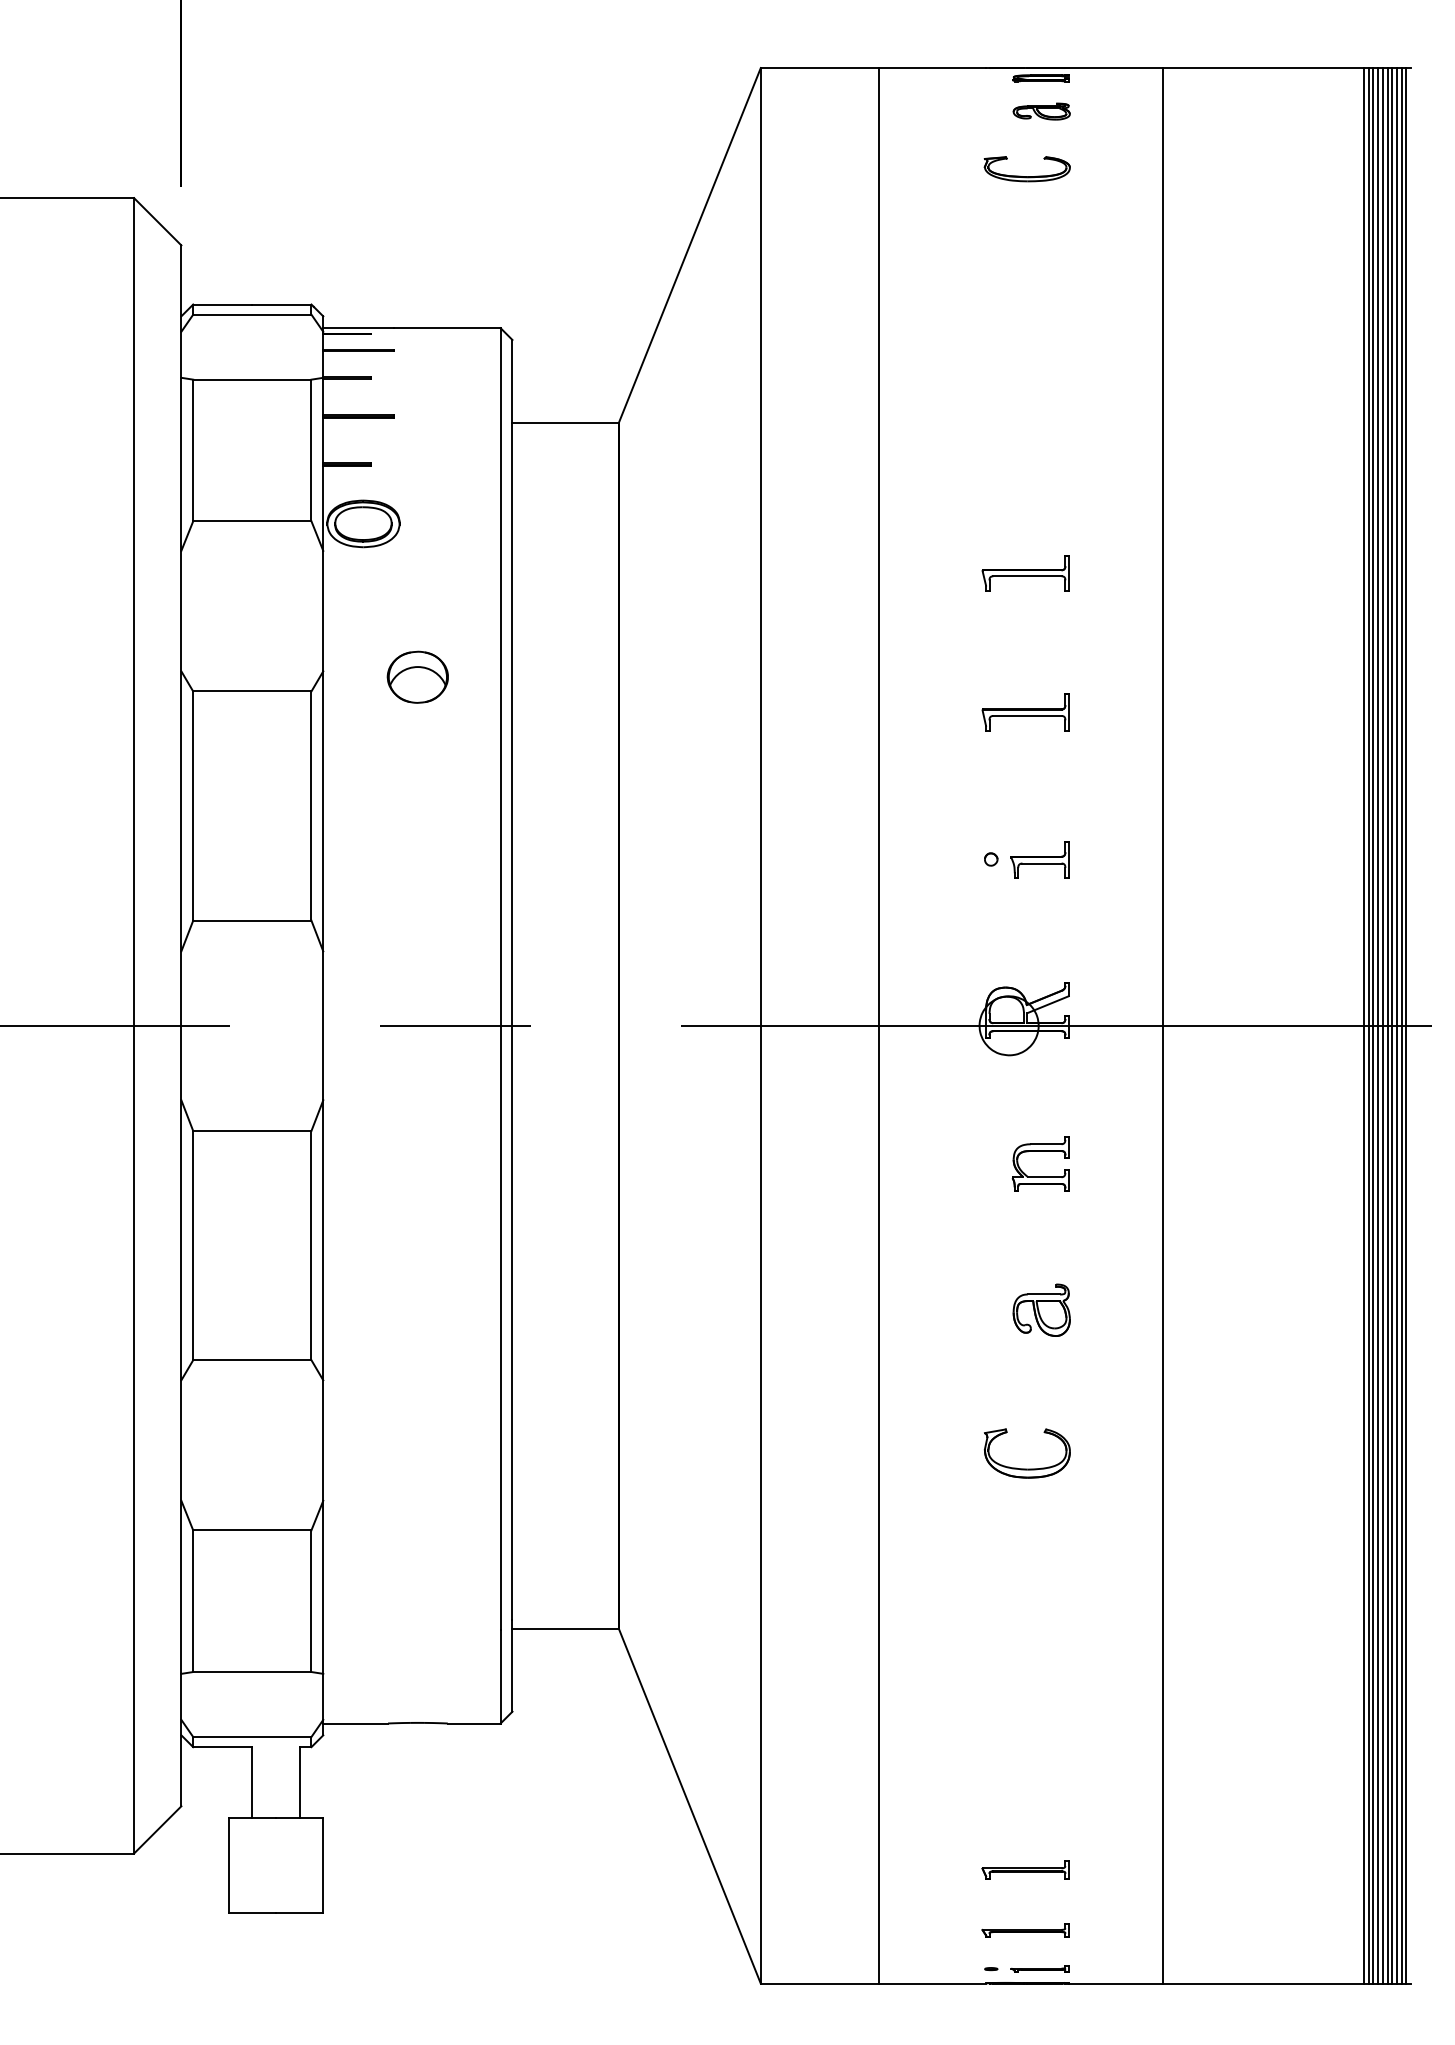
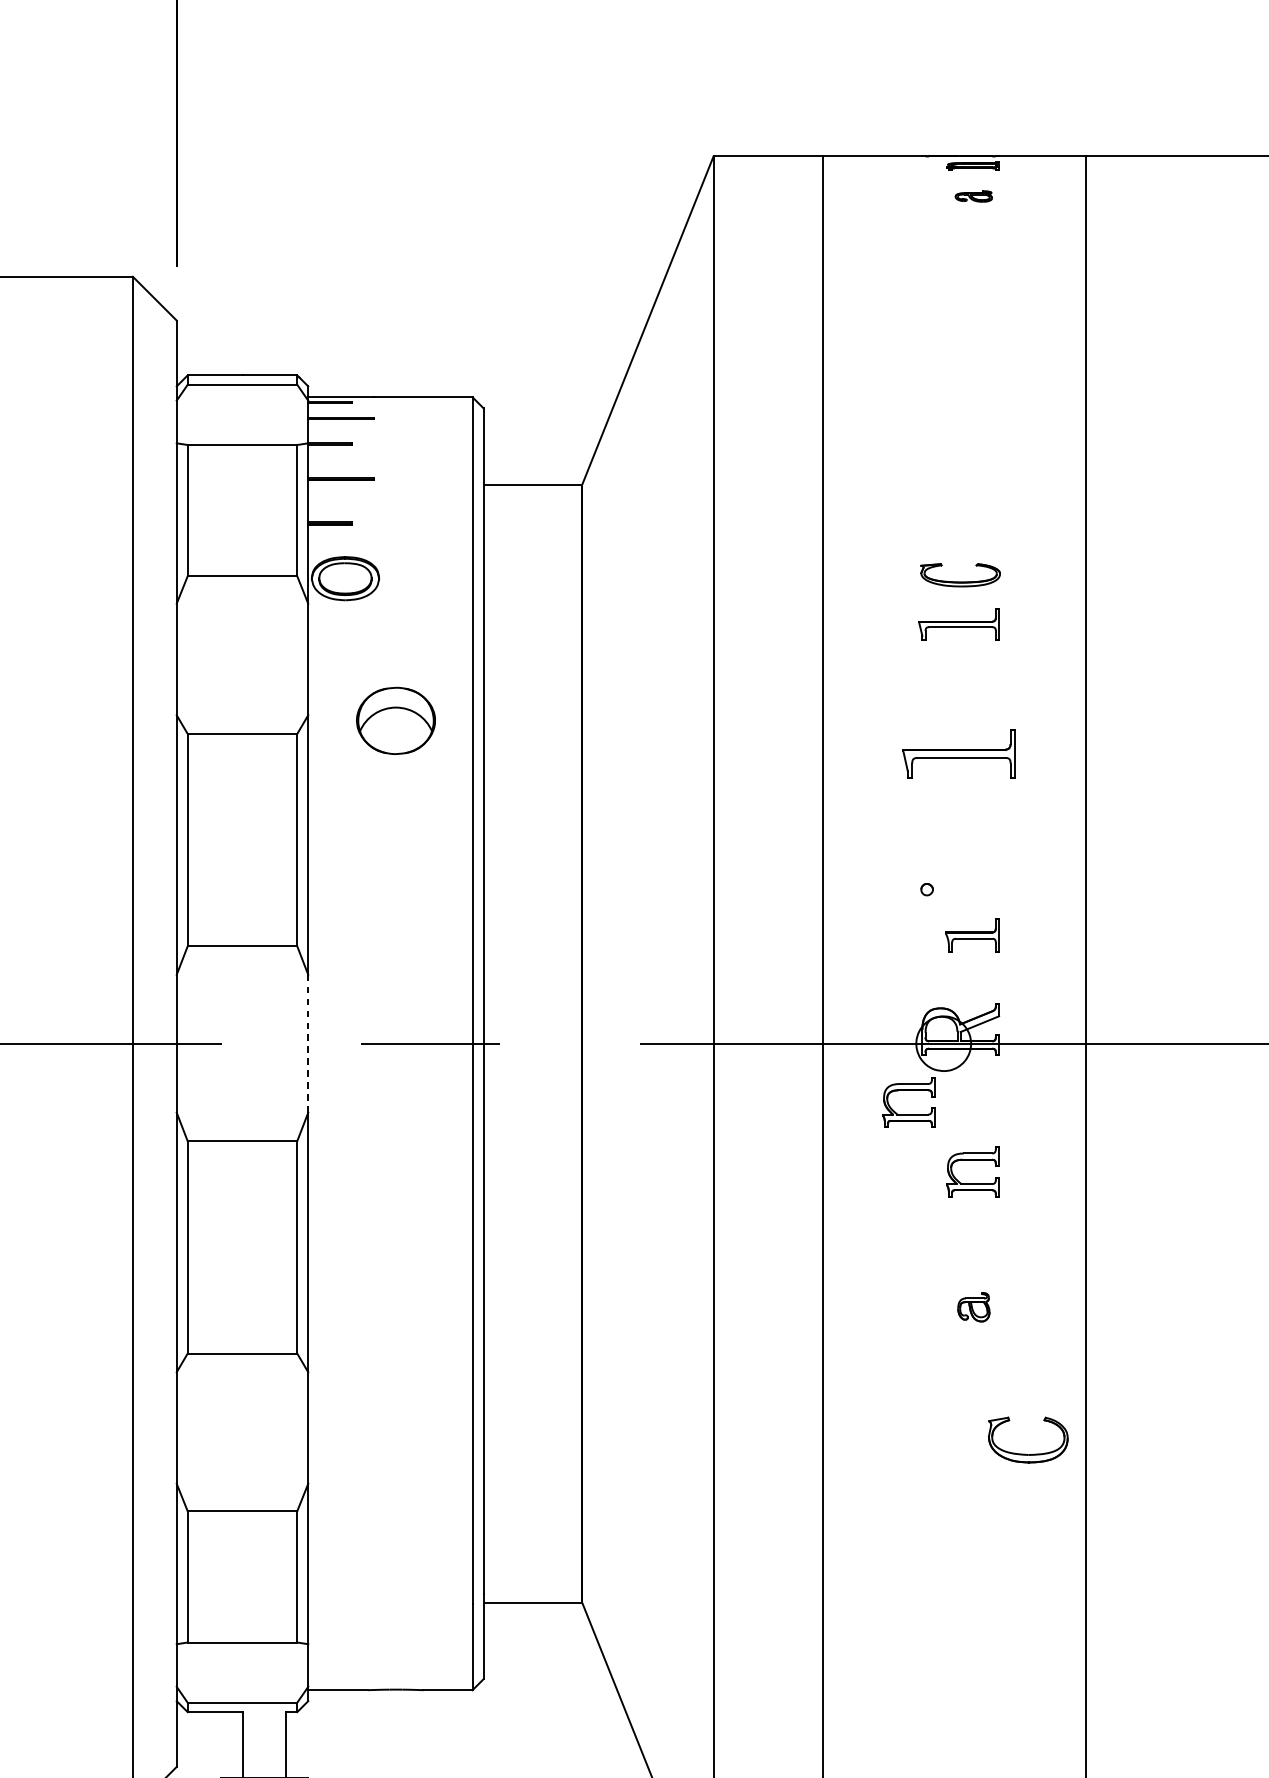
part: (1041, 111) -> (973, 196), size x0.7
part: (1026, 176) -> (959, 581), moved
part: (417, 676) -> (395, 720), size x1.4
part: (1025, 712) -> (958, 753), size x1.4
part: (1039, 859) -> (971, 935), moved
line: (323, 1025) -> (308, 1043), solid -> dashed
part: (971, 1076) -> (908, 1090), added
part: (1041, 1309) -> (973, 1306), size x0.6
part: (1027, 1468) -> (1028, 1453), moved

